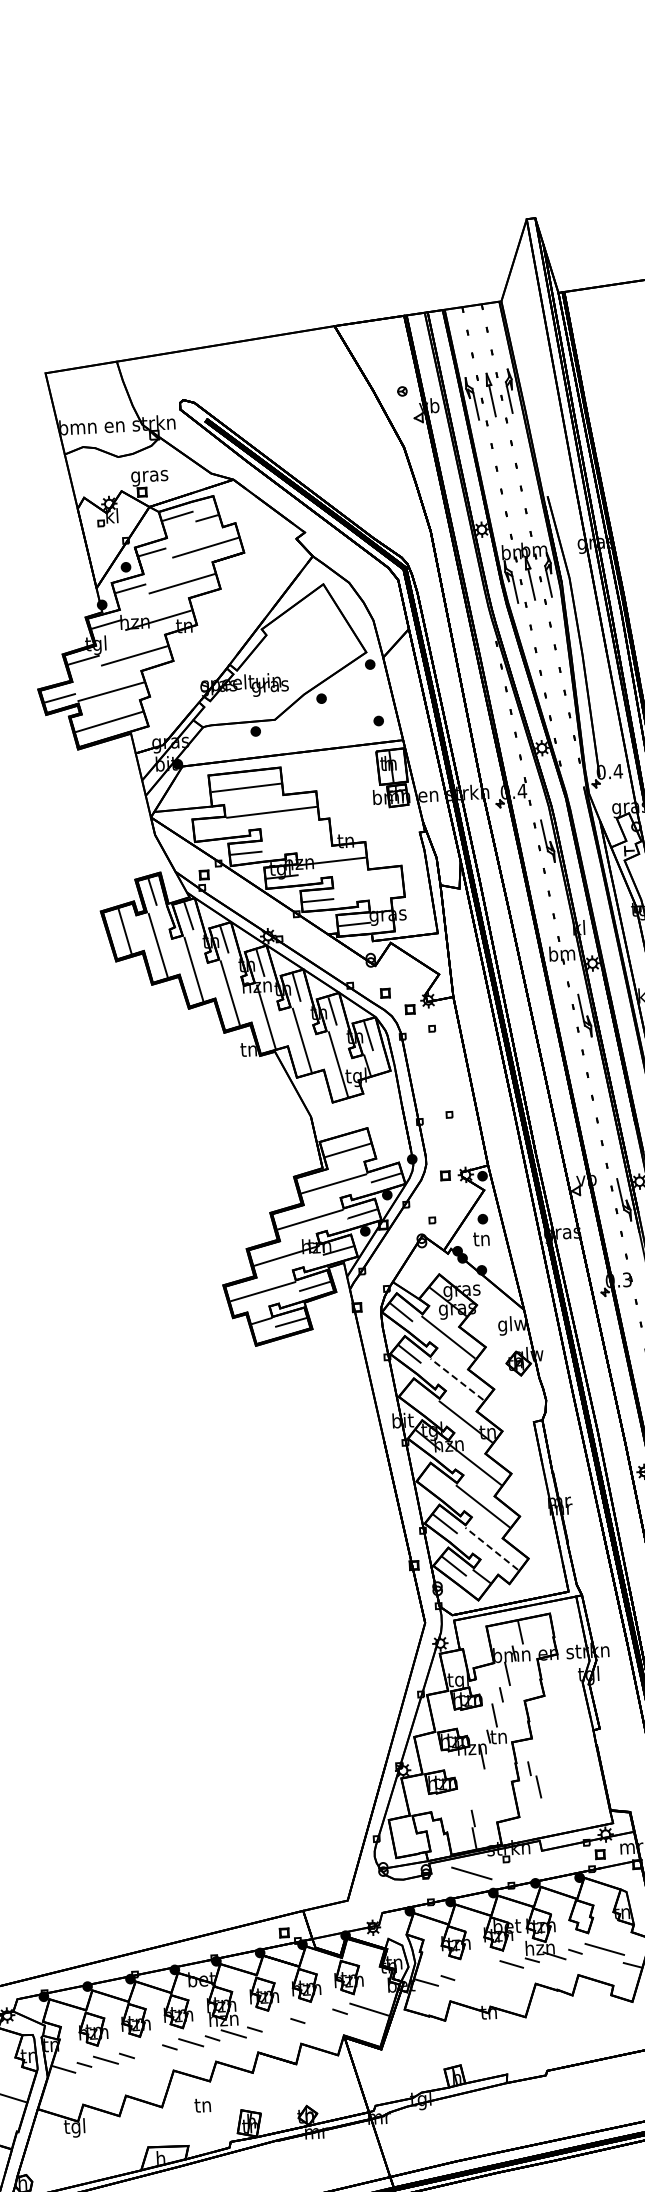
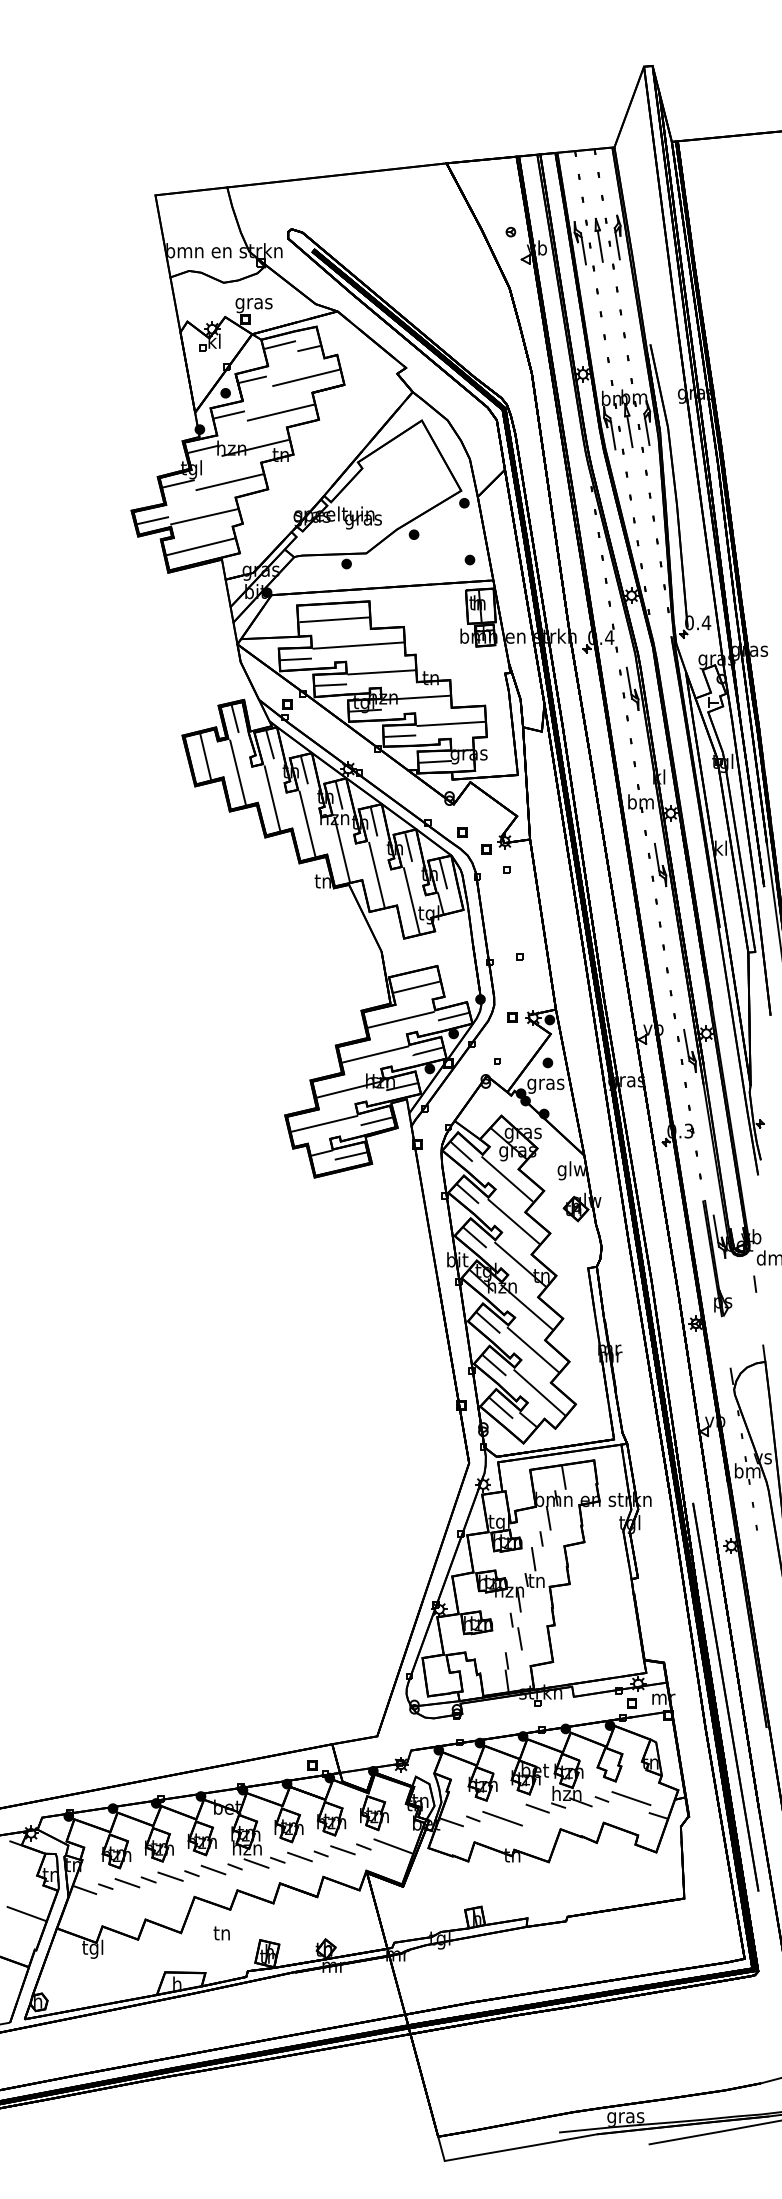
line: (209, 829) -> (295, 659), added
line: (296, 837) -> (381, 672), added
line: (367, 885) -> (450, 723), added
text: (481, 1240) -> (545, 1084), tn -> gras
line: (456, 1379) -> (513, 1221), dashed -> solid
line: (418, 1397) -> (474, 1237), added
line: (436, 1481) -> (487, 1322), added
line: (491, 1548) -> (539, 1392), dashed -> solid
part: (533, 1779) -> (515, 1631), moved
line: (471, 1873) -> (502, 1818), moved
line: (318, 2016) -> (342, 1850), added
line: (276, 2024) -> (299, 1856), added
line: (148, 2051) -> (170, 1876), added

